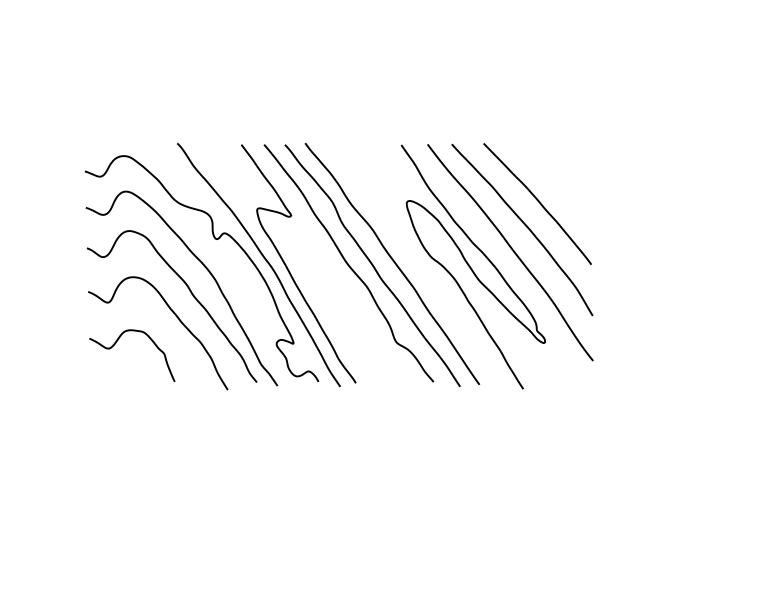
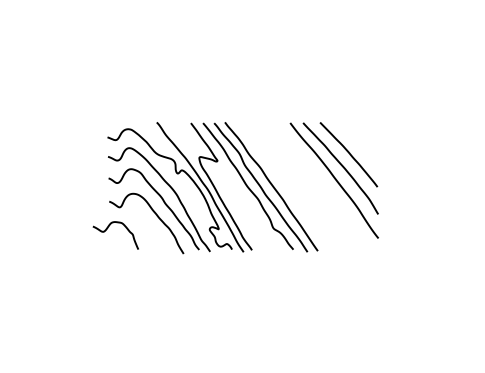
curve: (473, 267) -> (314, 188), removed
curve: (118, 342) -> (108, 228), moved

